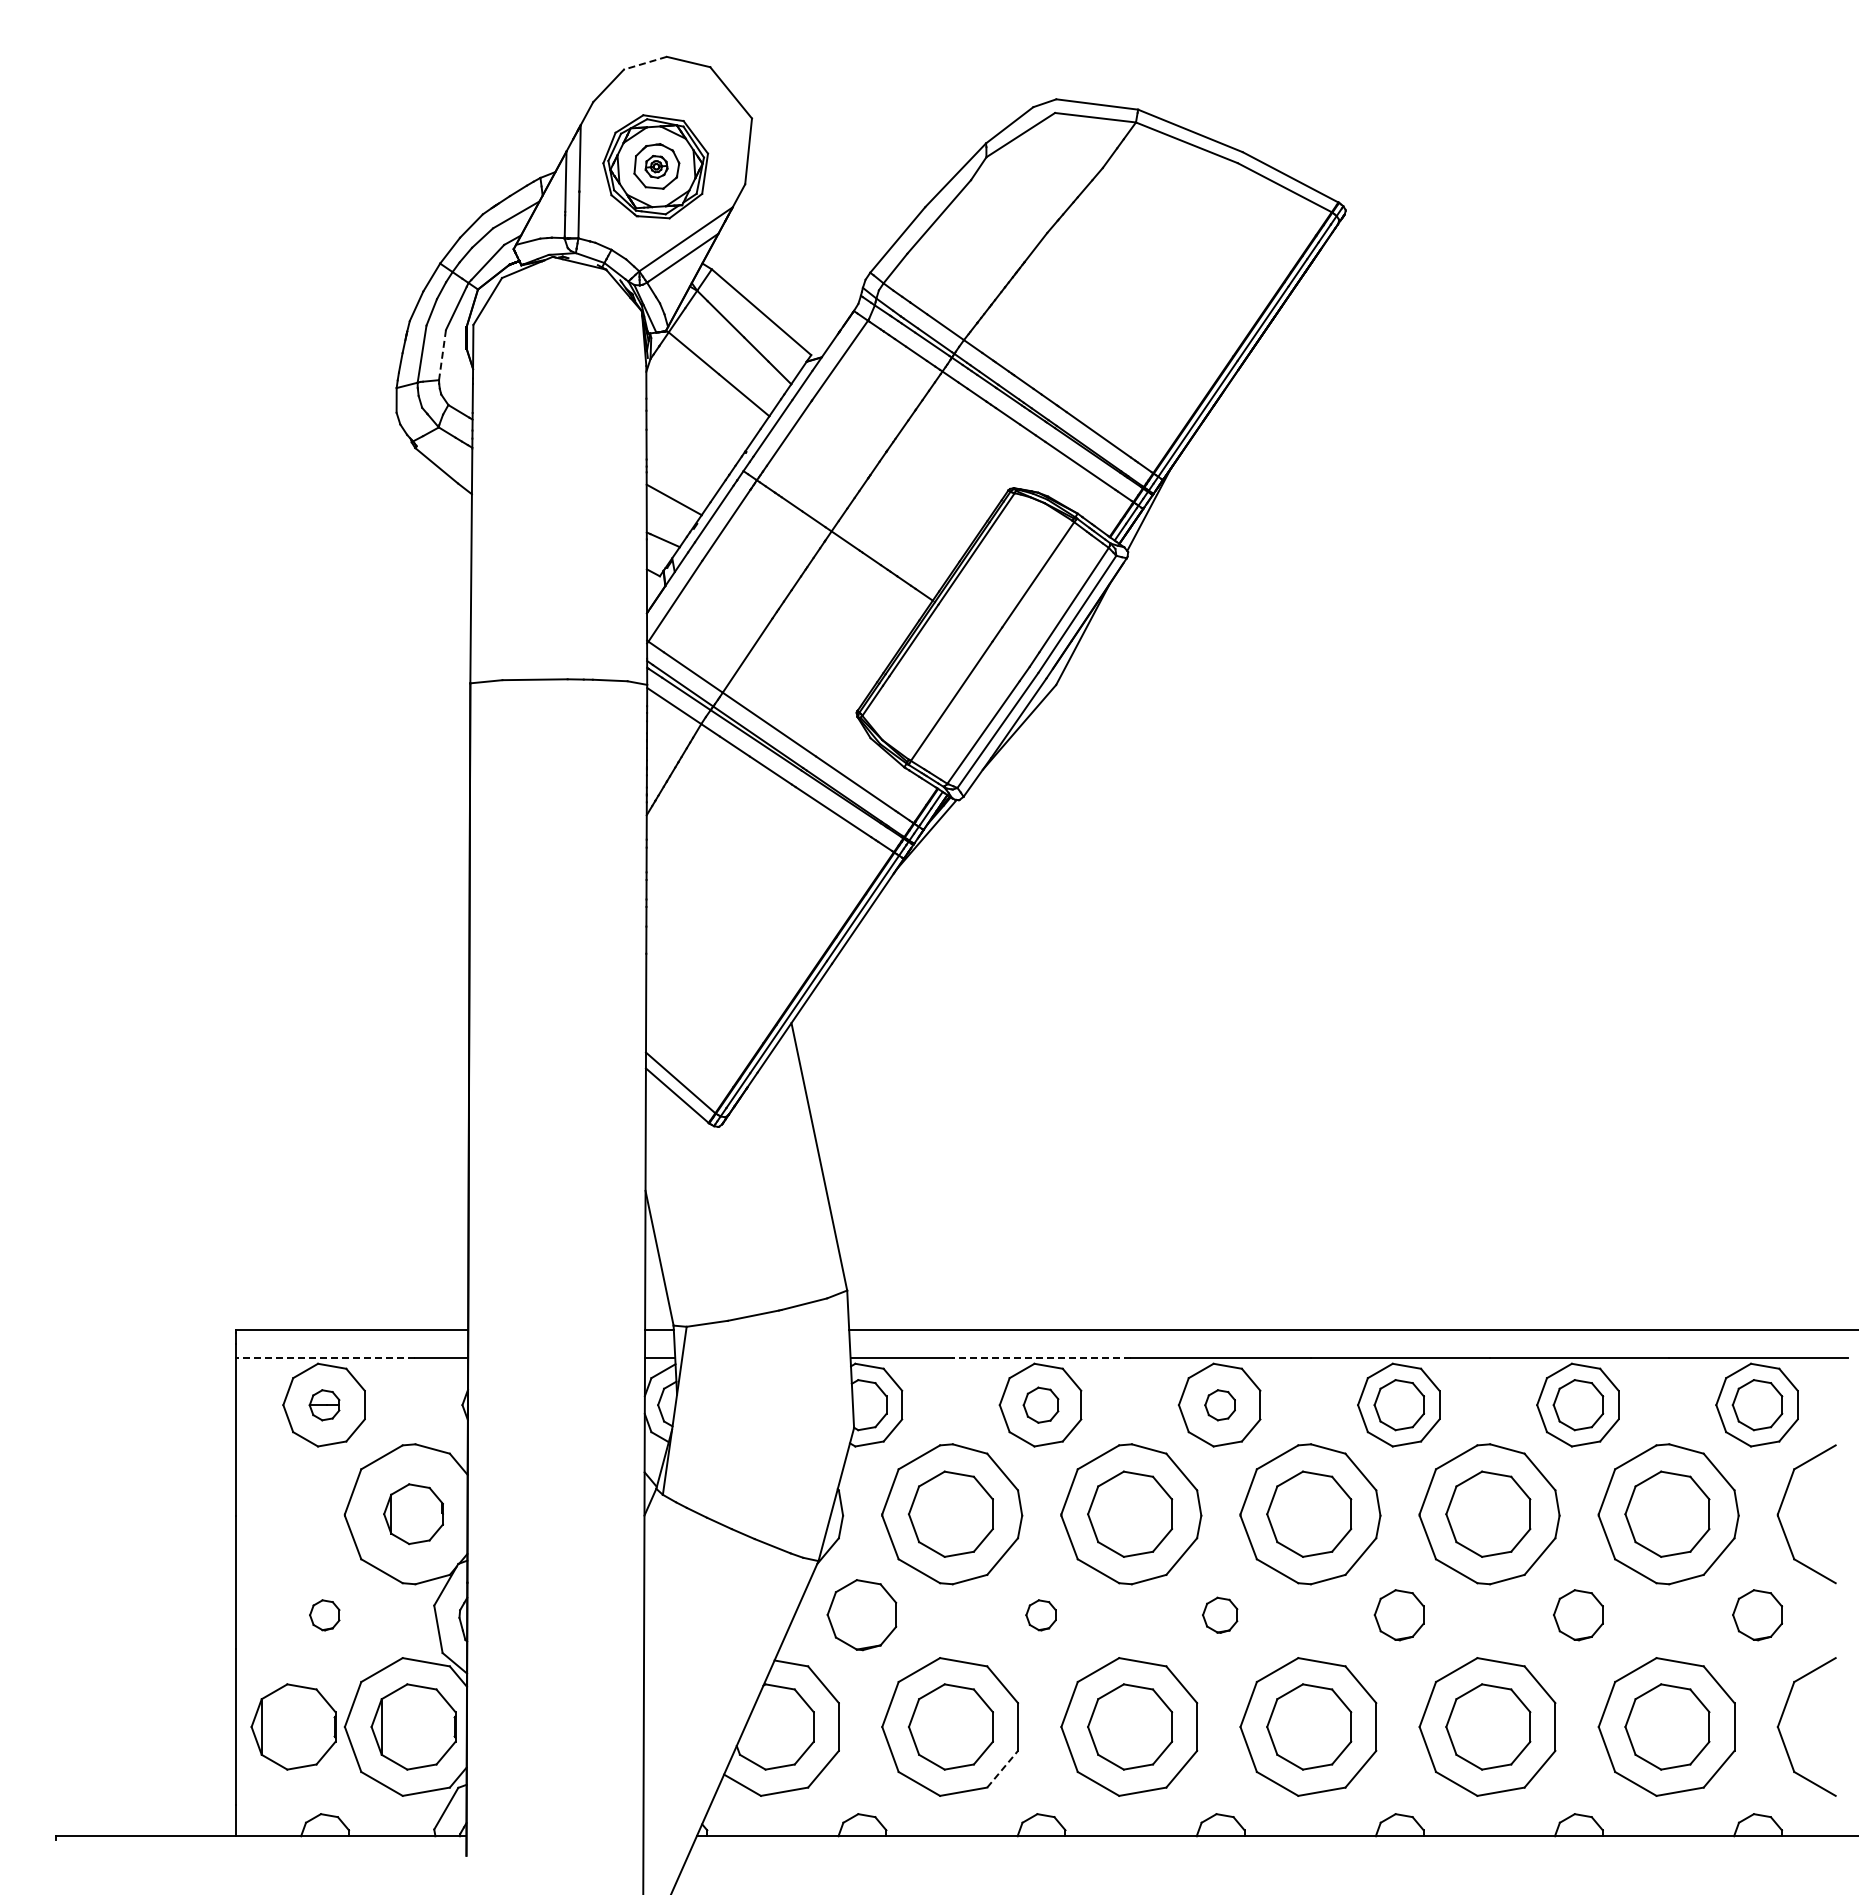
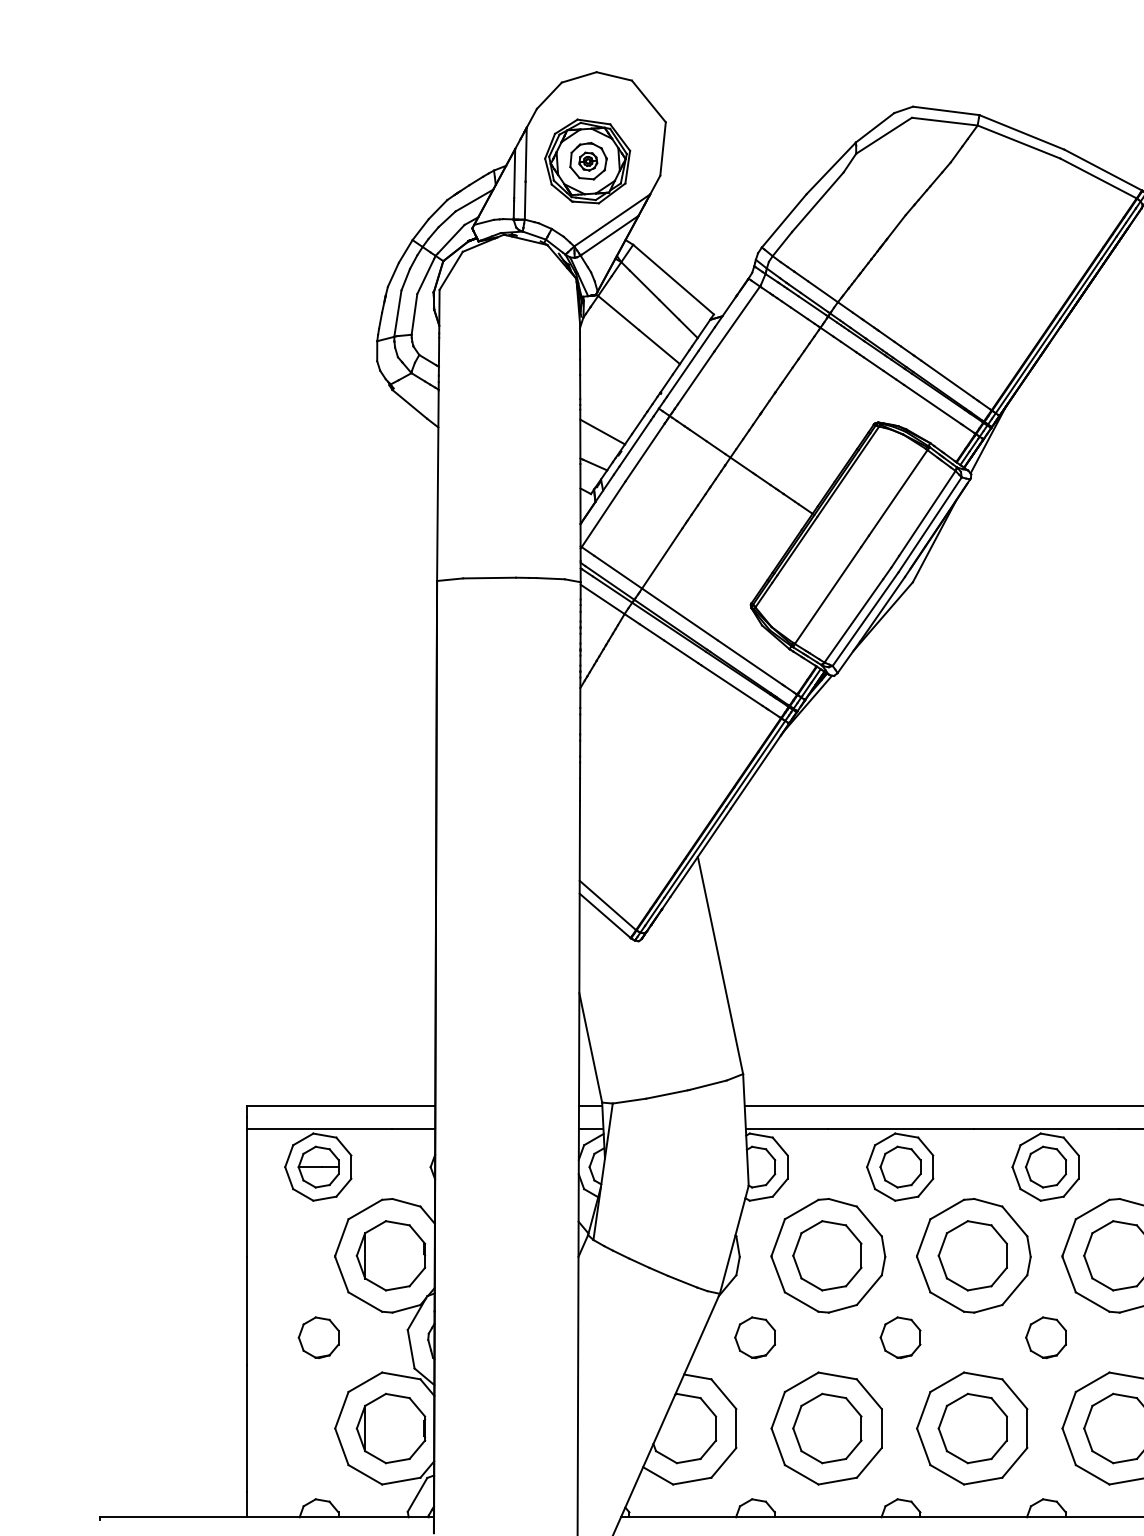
line: (644, 63) -> (578, 77), dashed -> solid
line: (442, 355) -> (414, 314), dashed -> solid
line: (325, 1357) -> (319, 1128), dashed -> solid
line: (1041, 1357) -> (900, 1128), dashed -> solid
part: (324, 1405) -> (318, 1167), size x1.67
part: (1040, 1405) -> (900, 1167), size x1.43
part: (1219, 1405) -> (1045, 1167), size x1.67
part: (413, 1513) -> (390, 1255), size x1.43
part: (324, 1615) -> (318, 1337), size x1.67
part: (861, 1615) -> (754, 1337), size x0.71
part: (1040, 1615) -> (900, 1337), size x1.67
part: (1219, 1615) -> (1045, 1337), size x1.43
part: (293, 1726) -> (293, 1428), removed
line: (1002, 1769) -> (869, 1463), dashed -> solid

